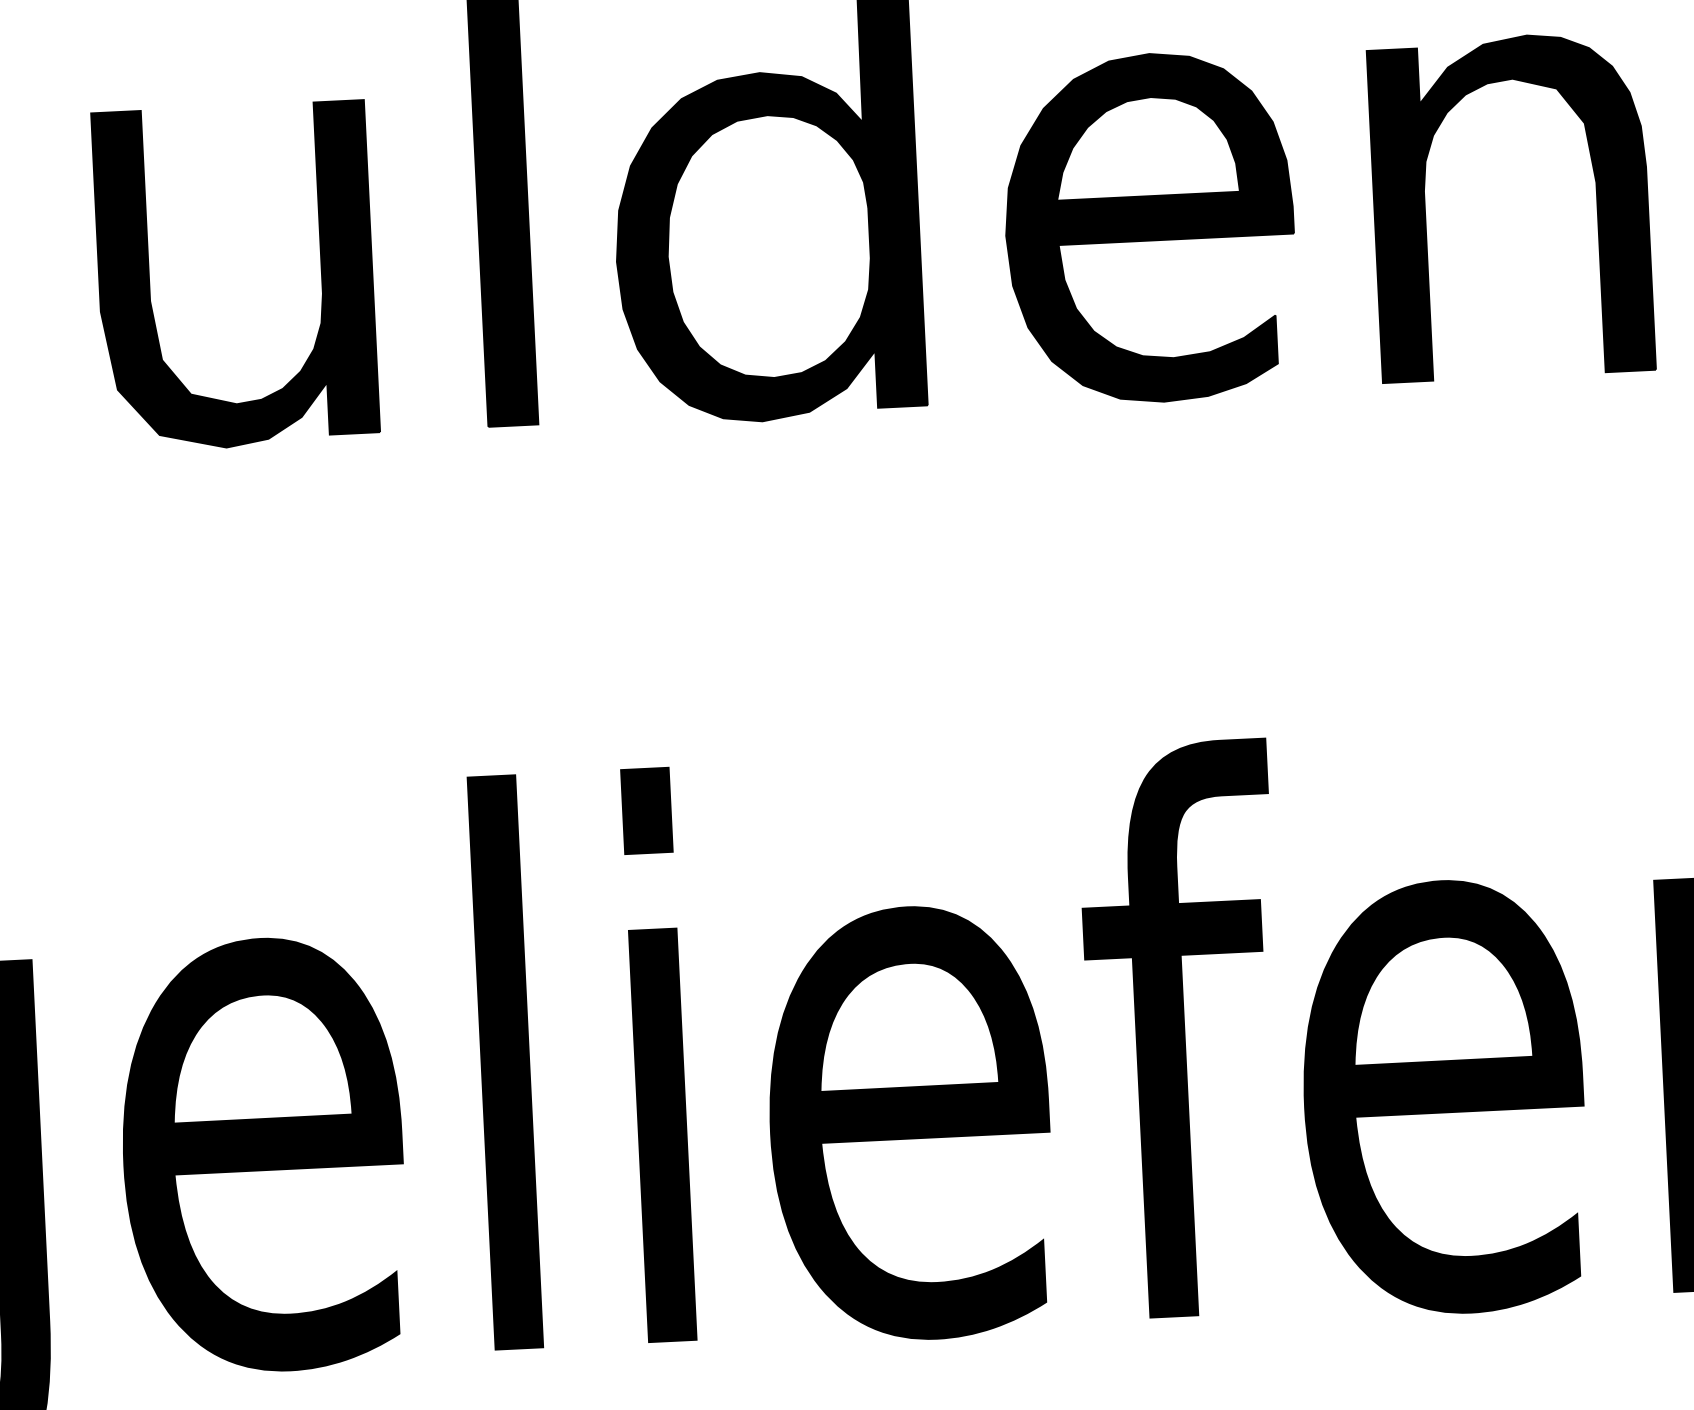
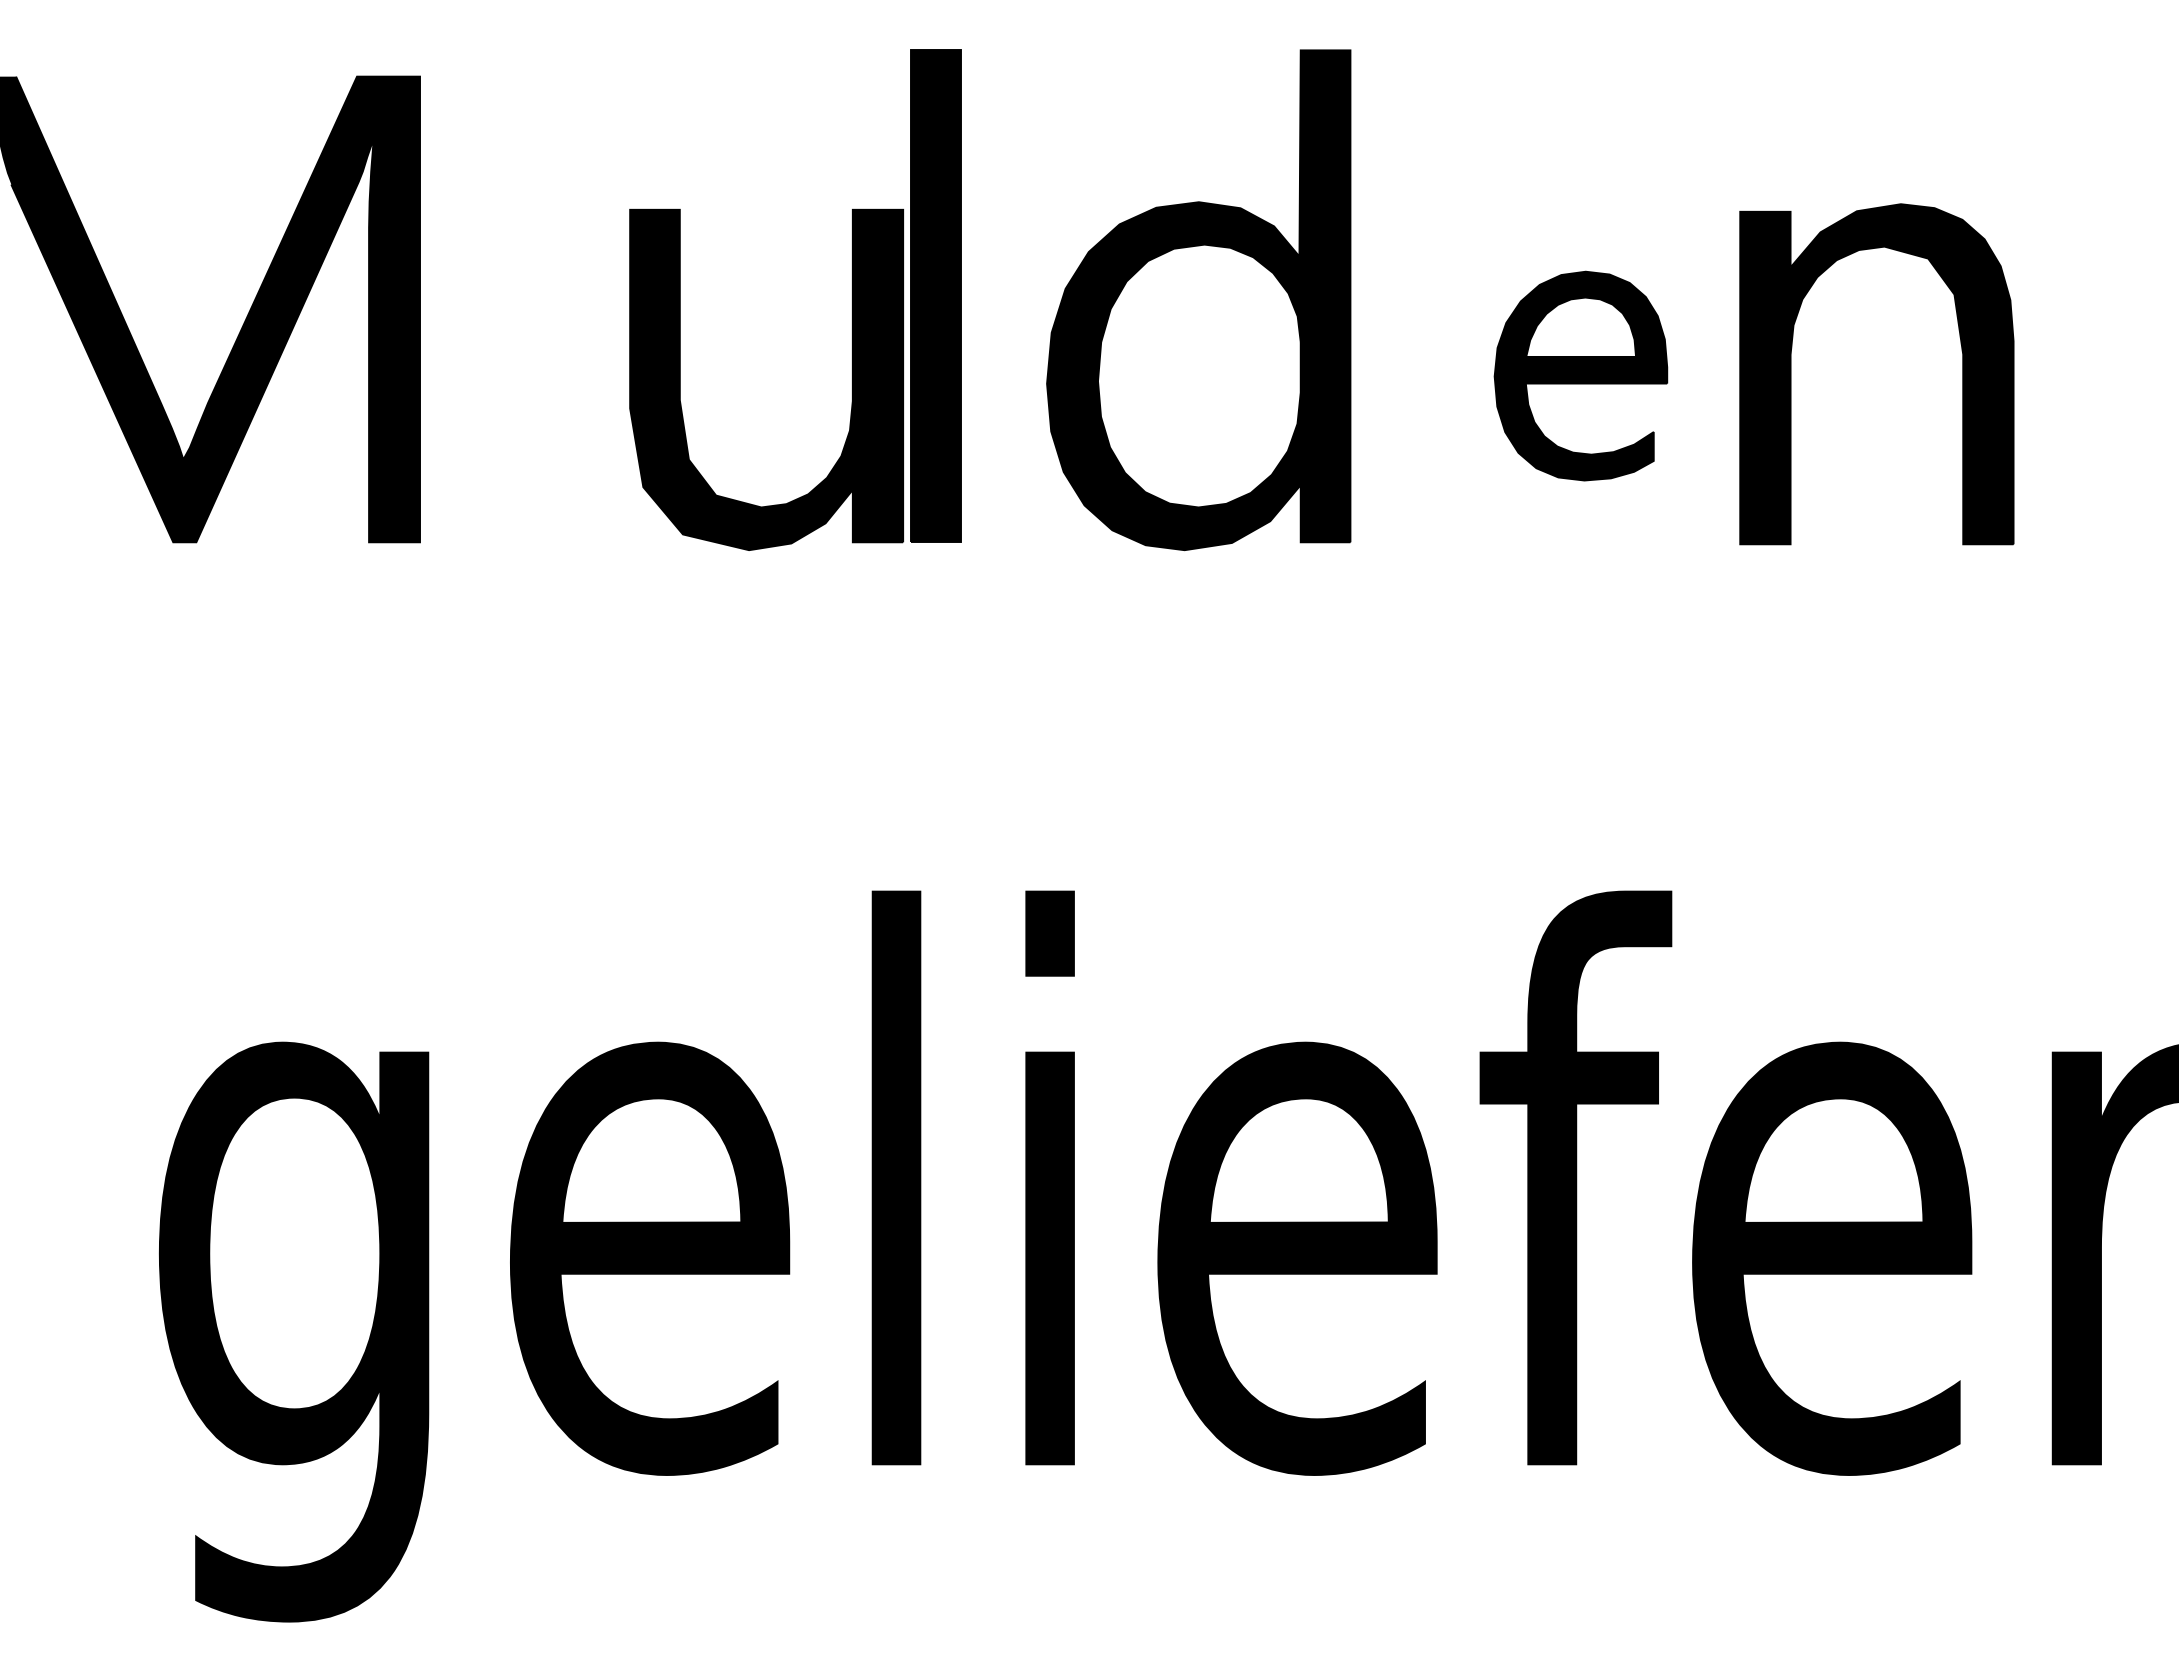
part: (1425, 210) -> (1791, 374), moved
part: (1149, 227) -> (1580, 375), size x0.6
part: (149, 280) -> (680, 379), moved

